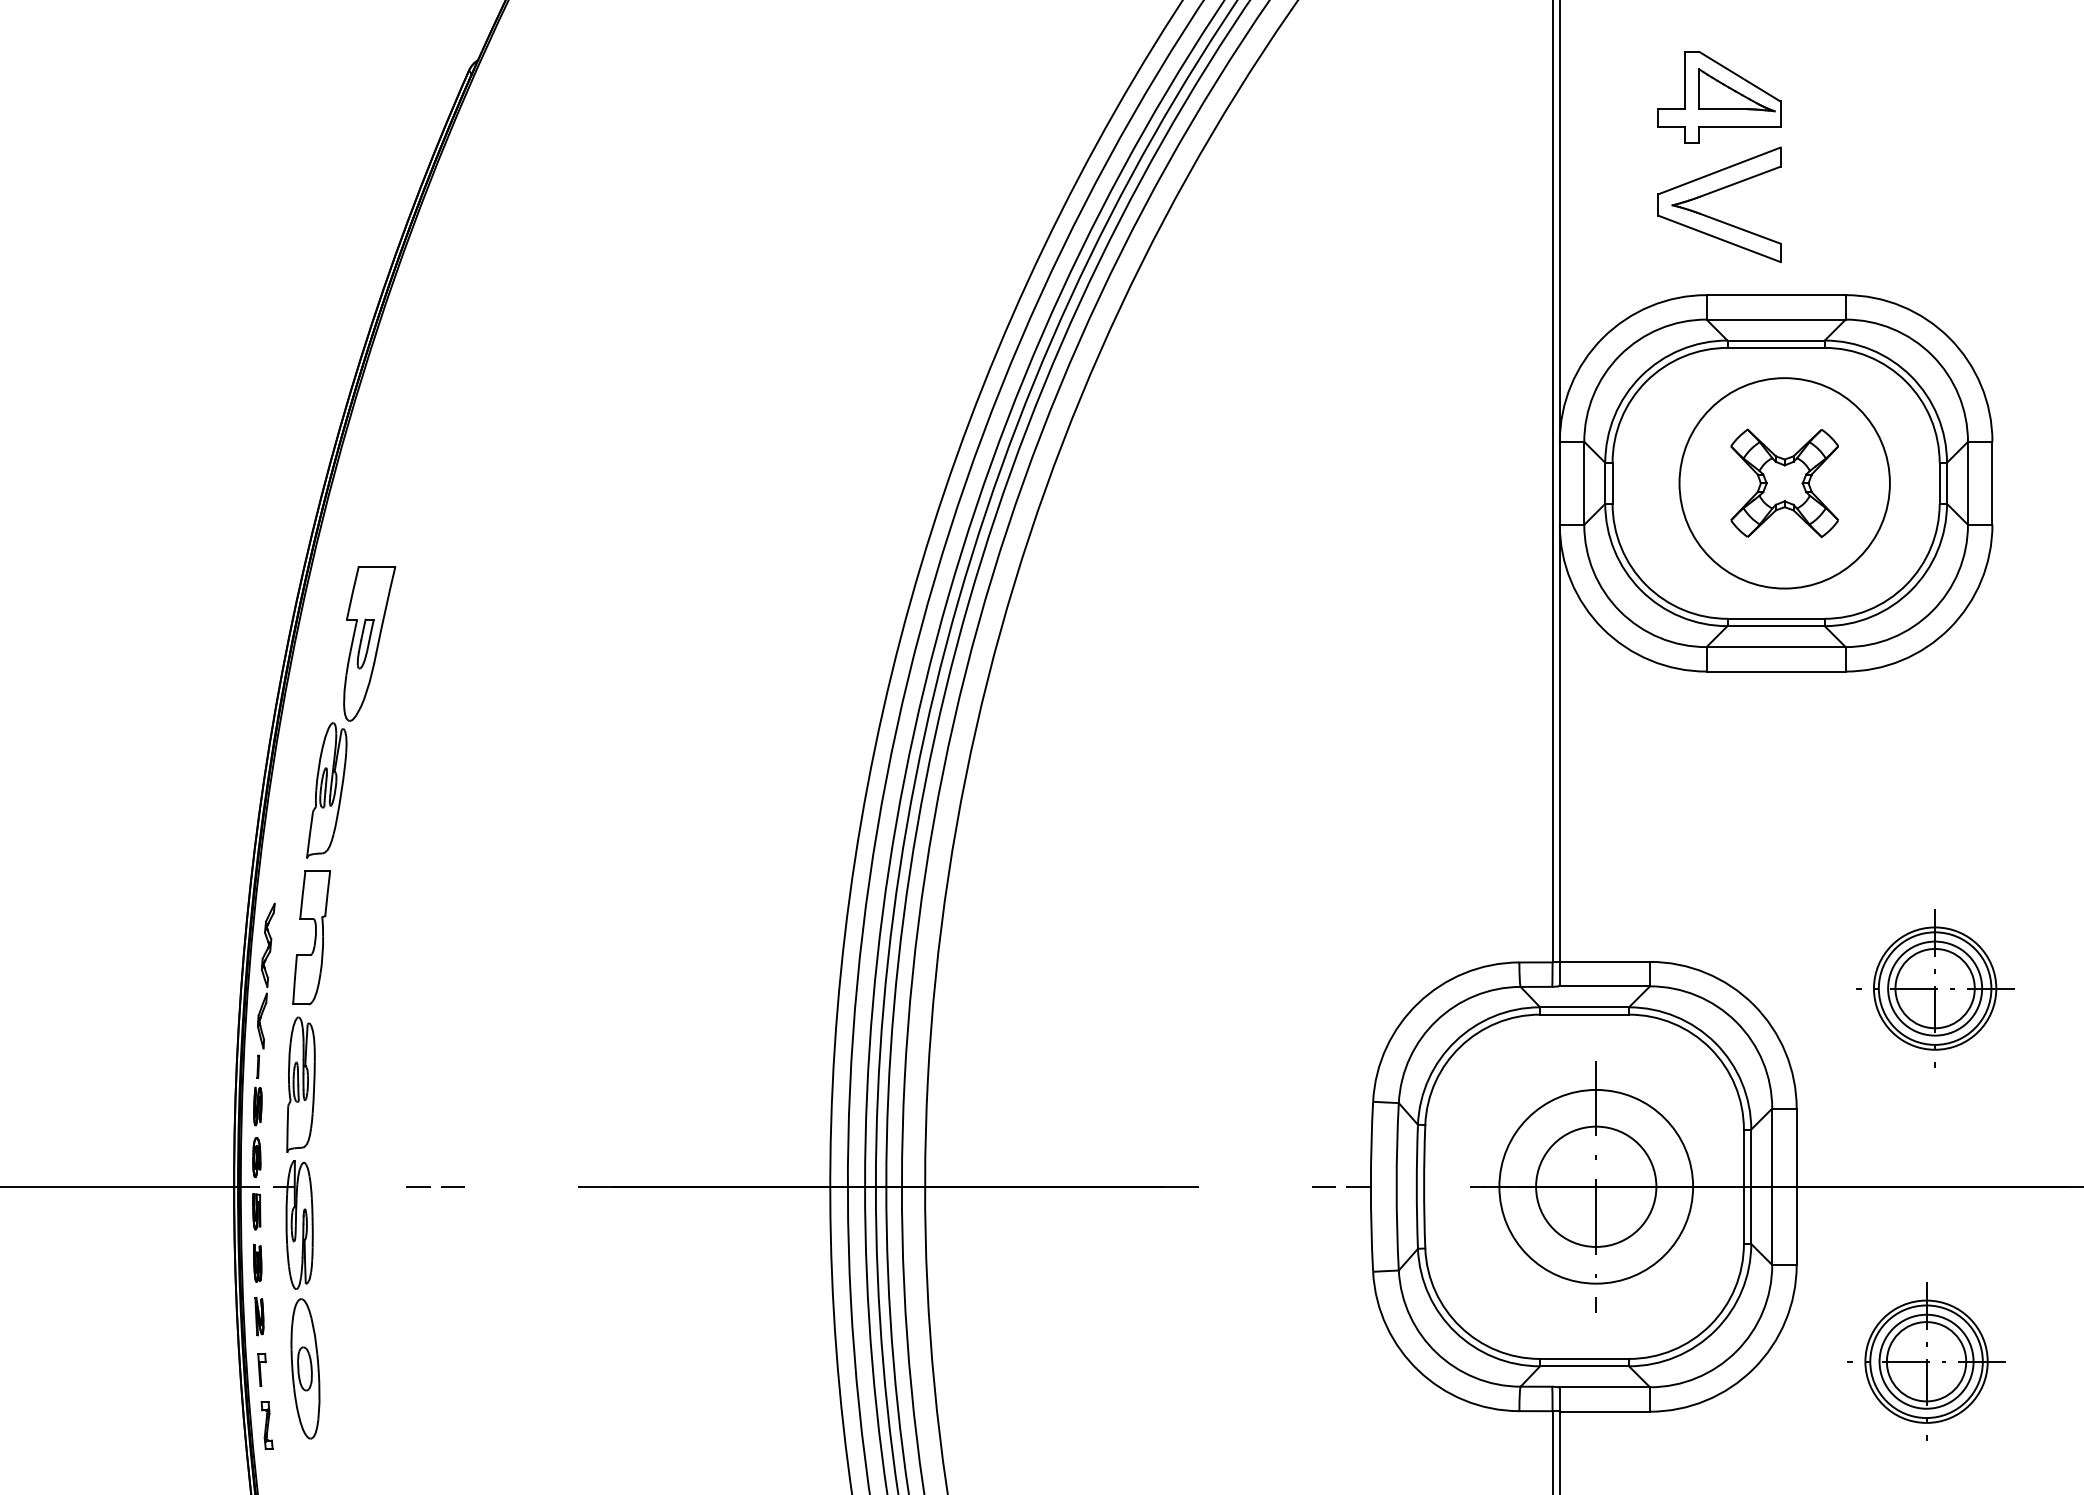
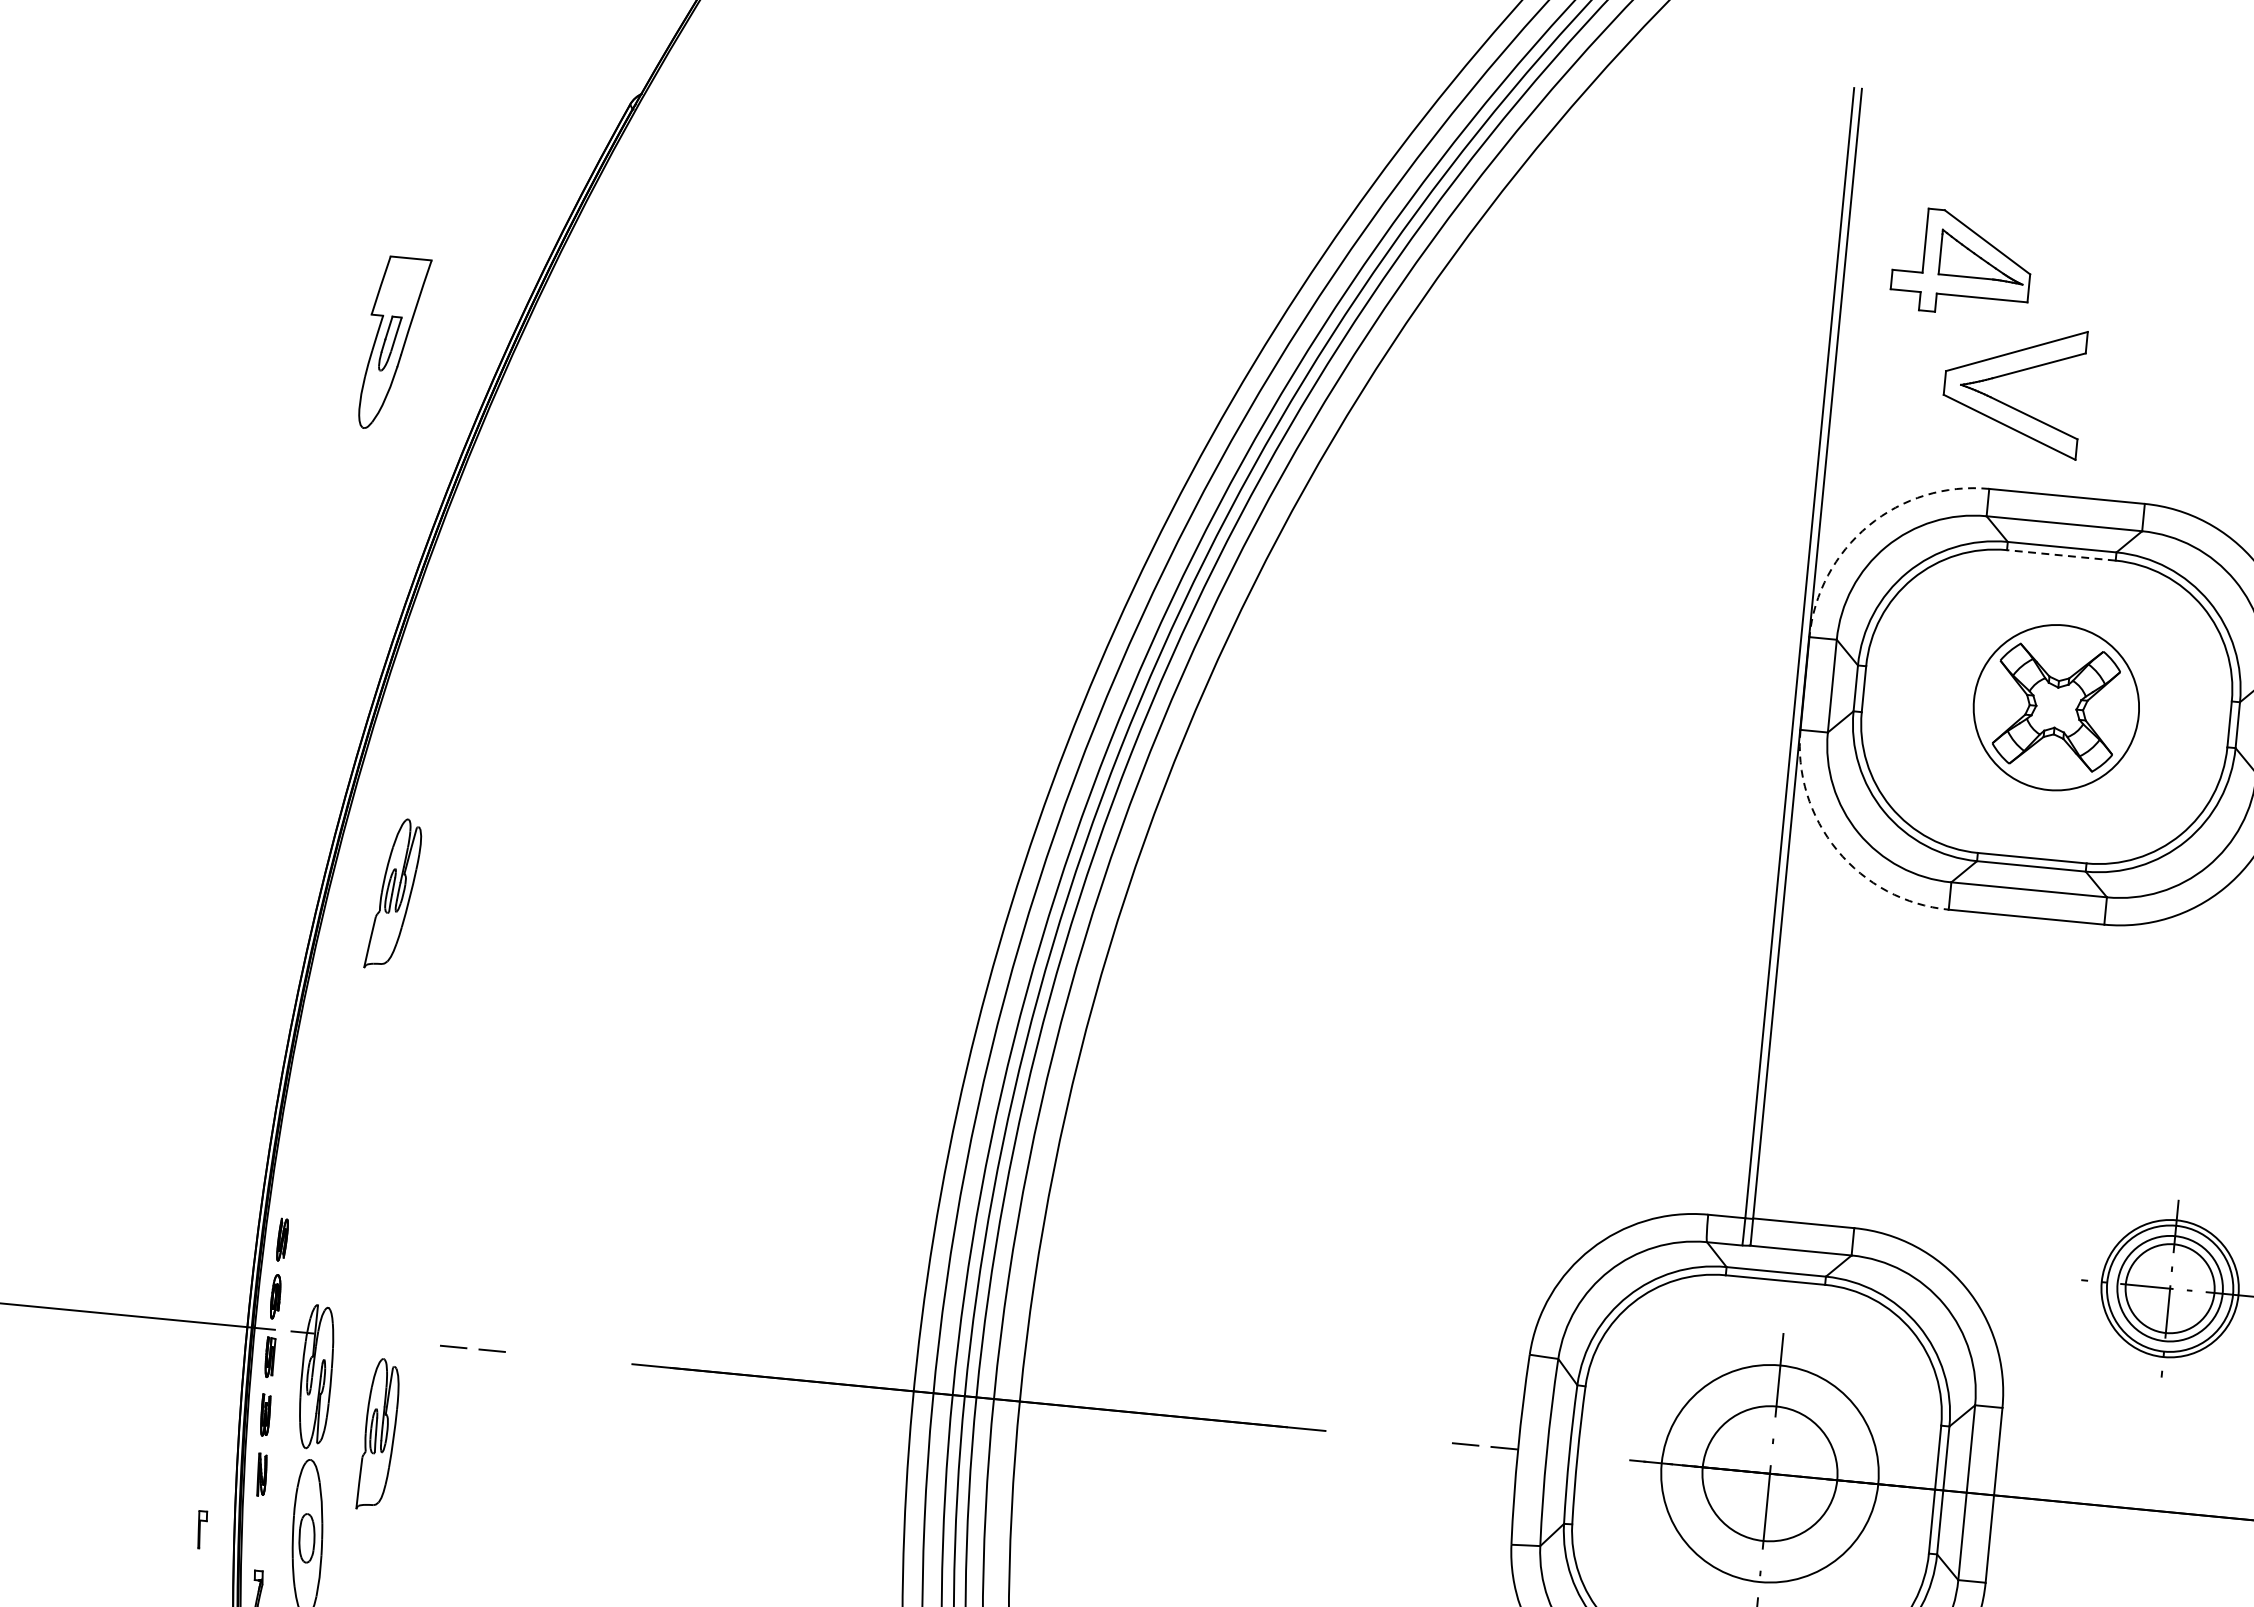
part: (1719, 96) -> (1962, 262), moved
arc: (1602, 338) -> (1868, 526), solid -> dashed
line: (1776, 347) -> (2061, 554), solid -> dashed
circle: (1784, 483) -> (2056, 707), size x0.7
arc: (1602, 628) -> (1837, 850), solid -> dashed
part: (369, 643) -> (394, 343), moved
part: (311, 937) -> (360, 1056), removed
part: (265, 990) -> (303, 1111), removed
part: (300, 1084) -> (378, 1434), moved
part: (261, 1369) -> (201, 1528), moved

